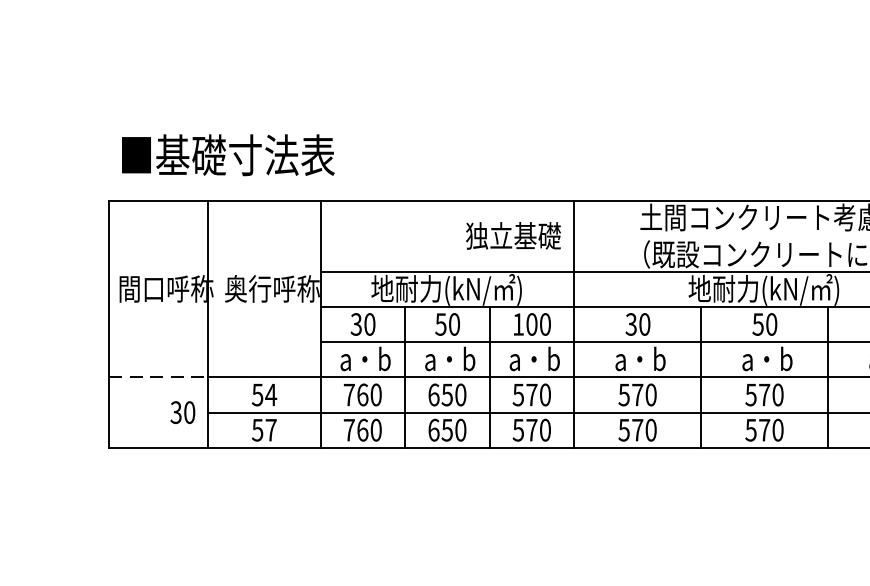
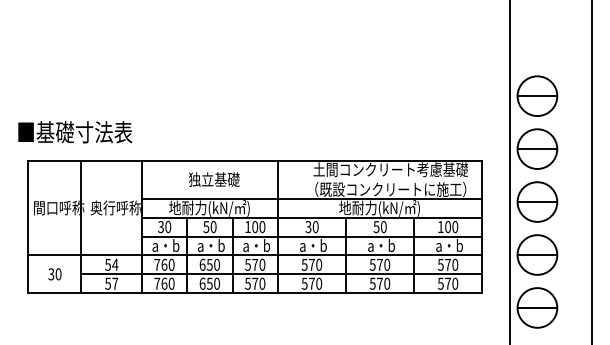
text: (228, 155) -> (75, 132), moved
text: (513, 235) -> (214, 179), moved
line: (159, 377) -> (55, 255), dashed -> solid
text: (182, 412) -> (54, 274), moved

